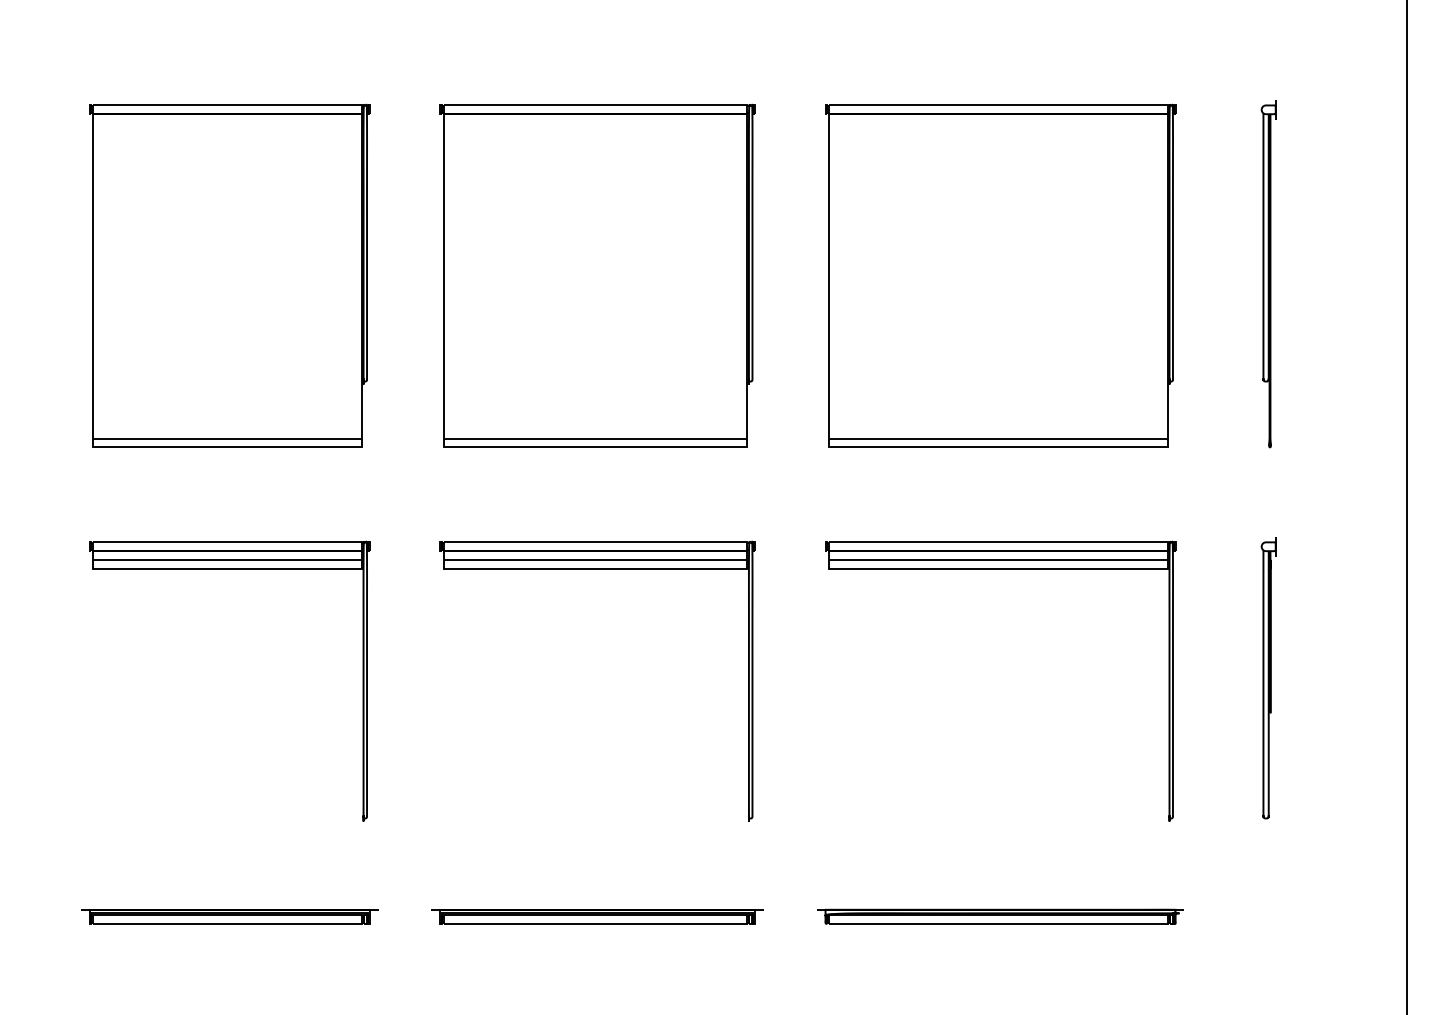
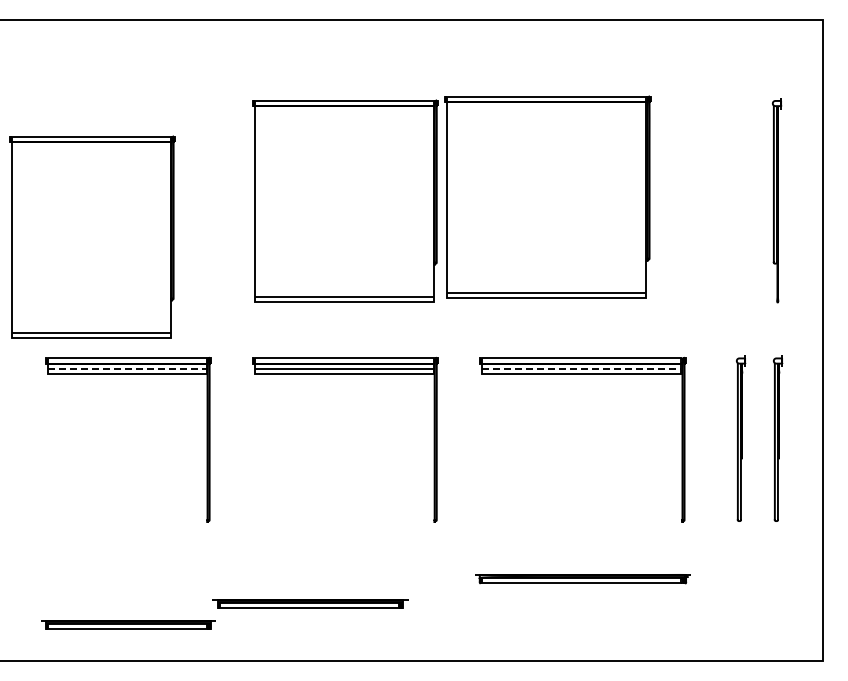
part: (229, 274) -> (92, 236), moved
part: (999, 274) -> (547, 196), moved
part: (1267, 274) -> (776, 200), moved
line: (227, 559) -> (127, 368), solid -> dashed
line: (998, 559) -> (581, 368), solid -> dashed
part: (1332, 678) -> (778, 438), added
part: (229, 915) -> (128, 624), moved
part: (597, 915) -> (310, 603), moved

